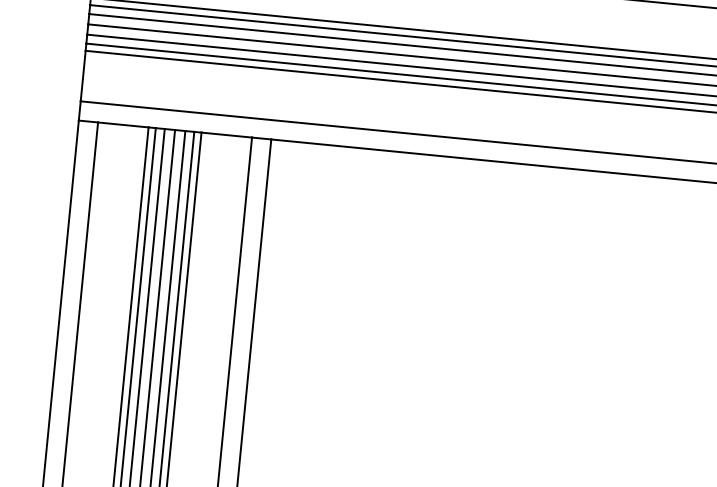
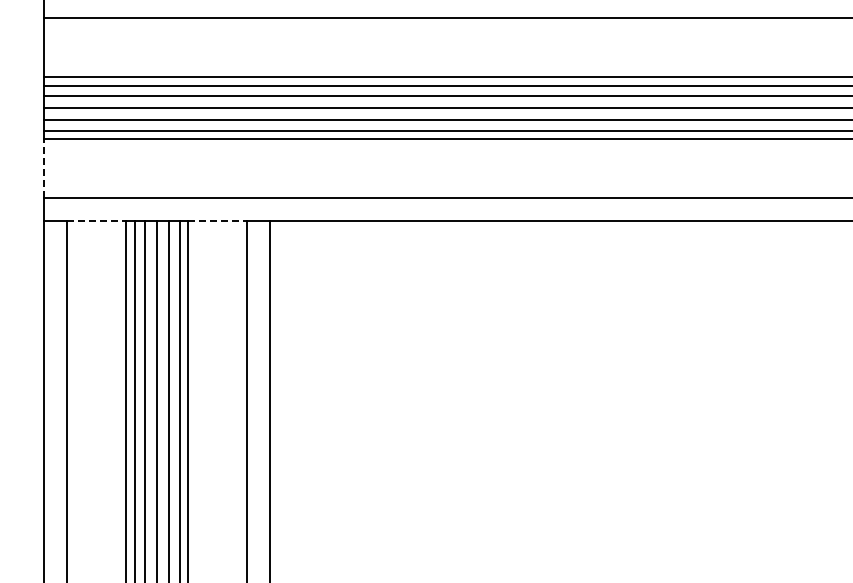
line: (83, 75) -> (44, 168), solid -> dashed
line: (123, 124) -> (96, 220), solid -> dashed
line: (226, 134) -> (217, 220), solid -> dashed

